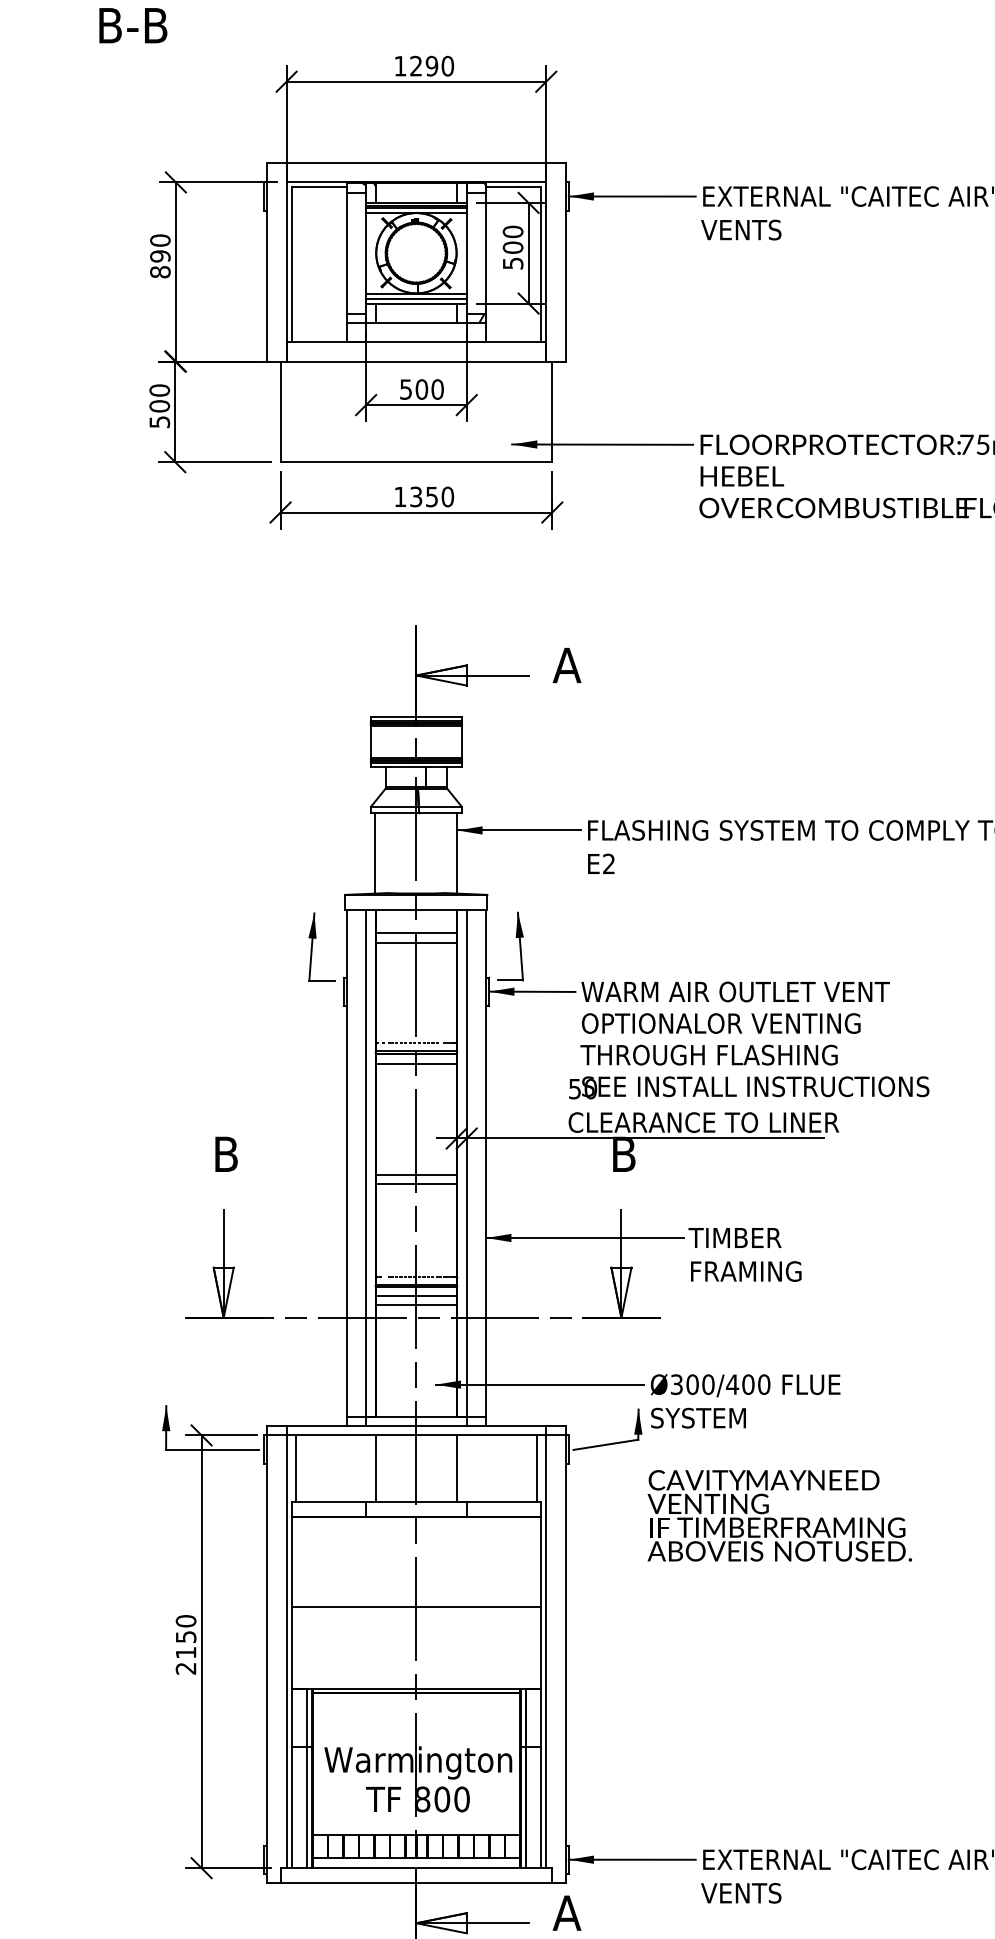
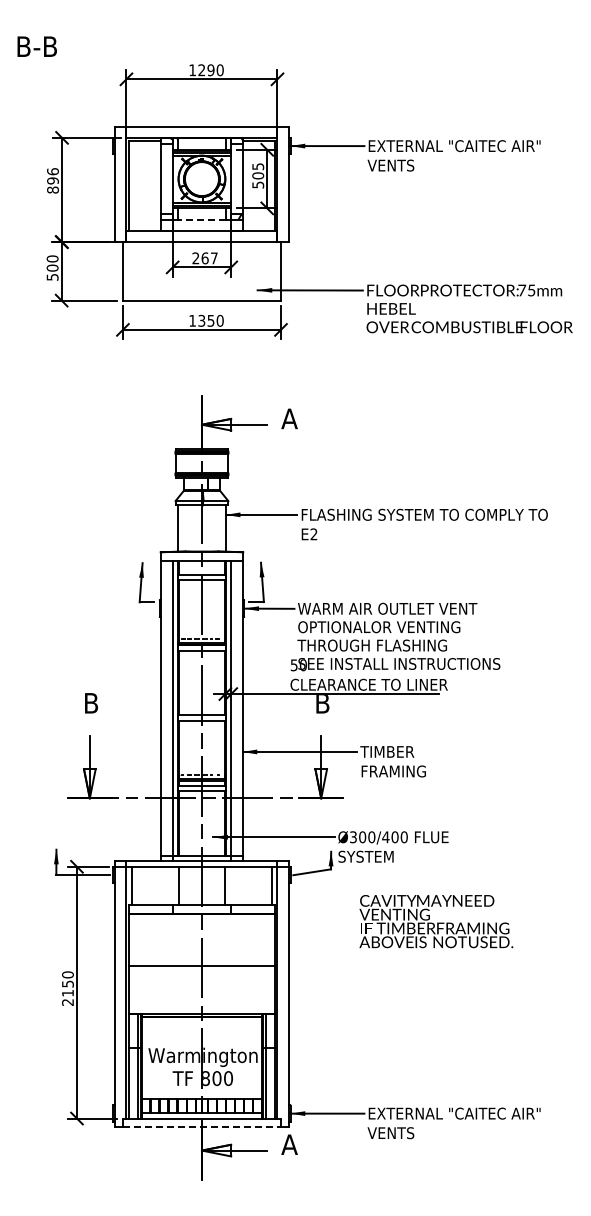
text: (513, 231) -> (258, 166), 500 -> 505
text: (159, 240) -> (52, 171), 890 -> 896
line: (415, 322) -> (201, 219), solid -> dashed
text: (420, 389) -> (204, 258), 500 -> 267
text: (780, 1515) -> (436, 921), moved
line: (417, 1883) -> (202, 1127), solid -> dashed

